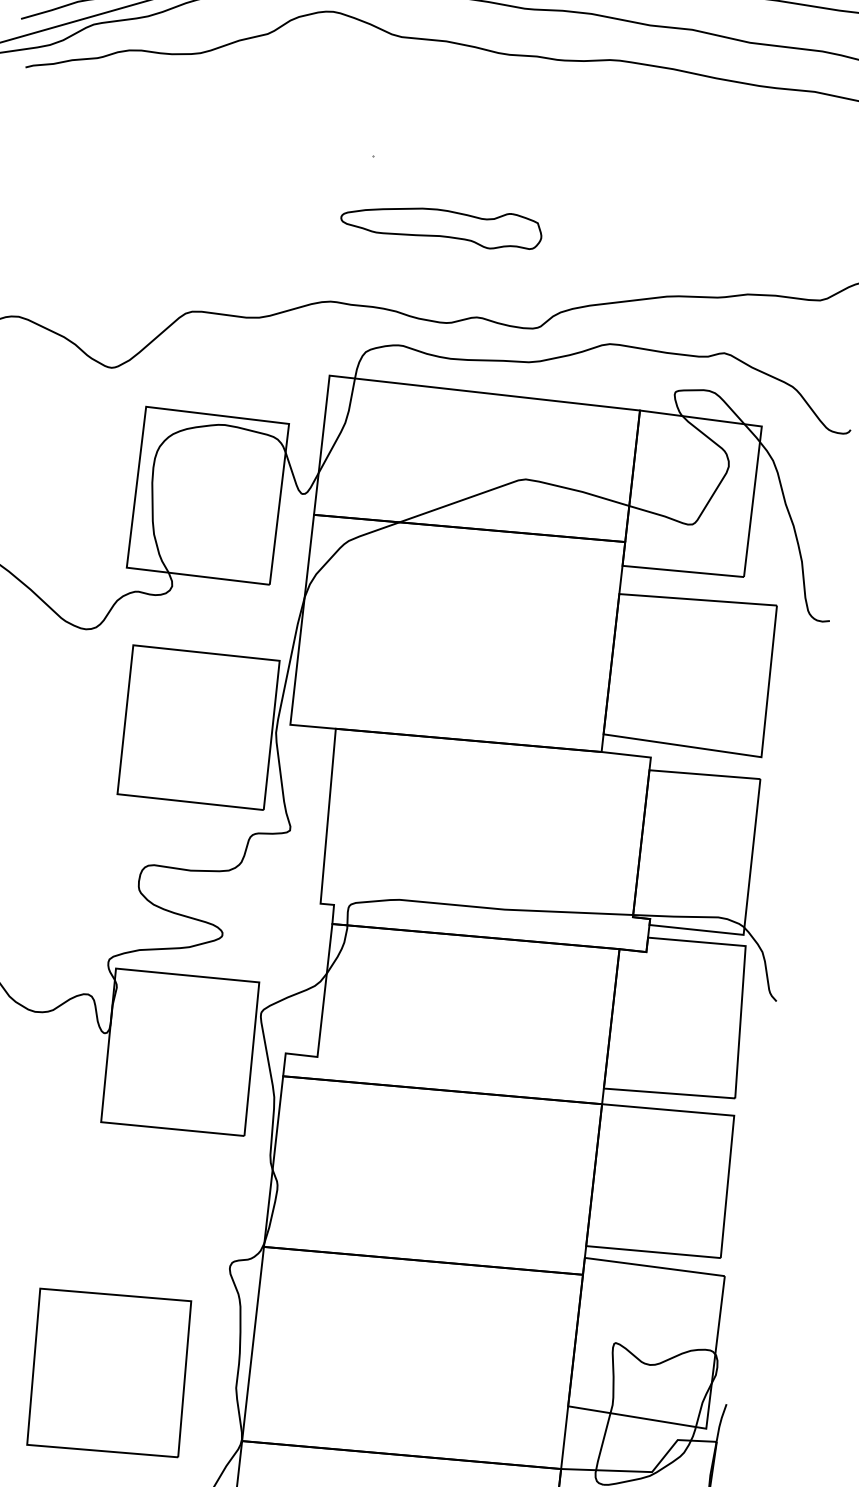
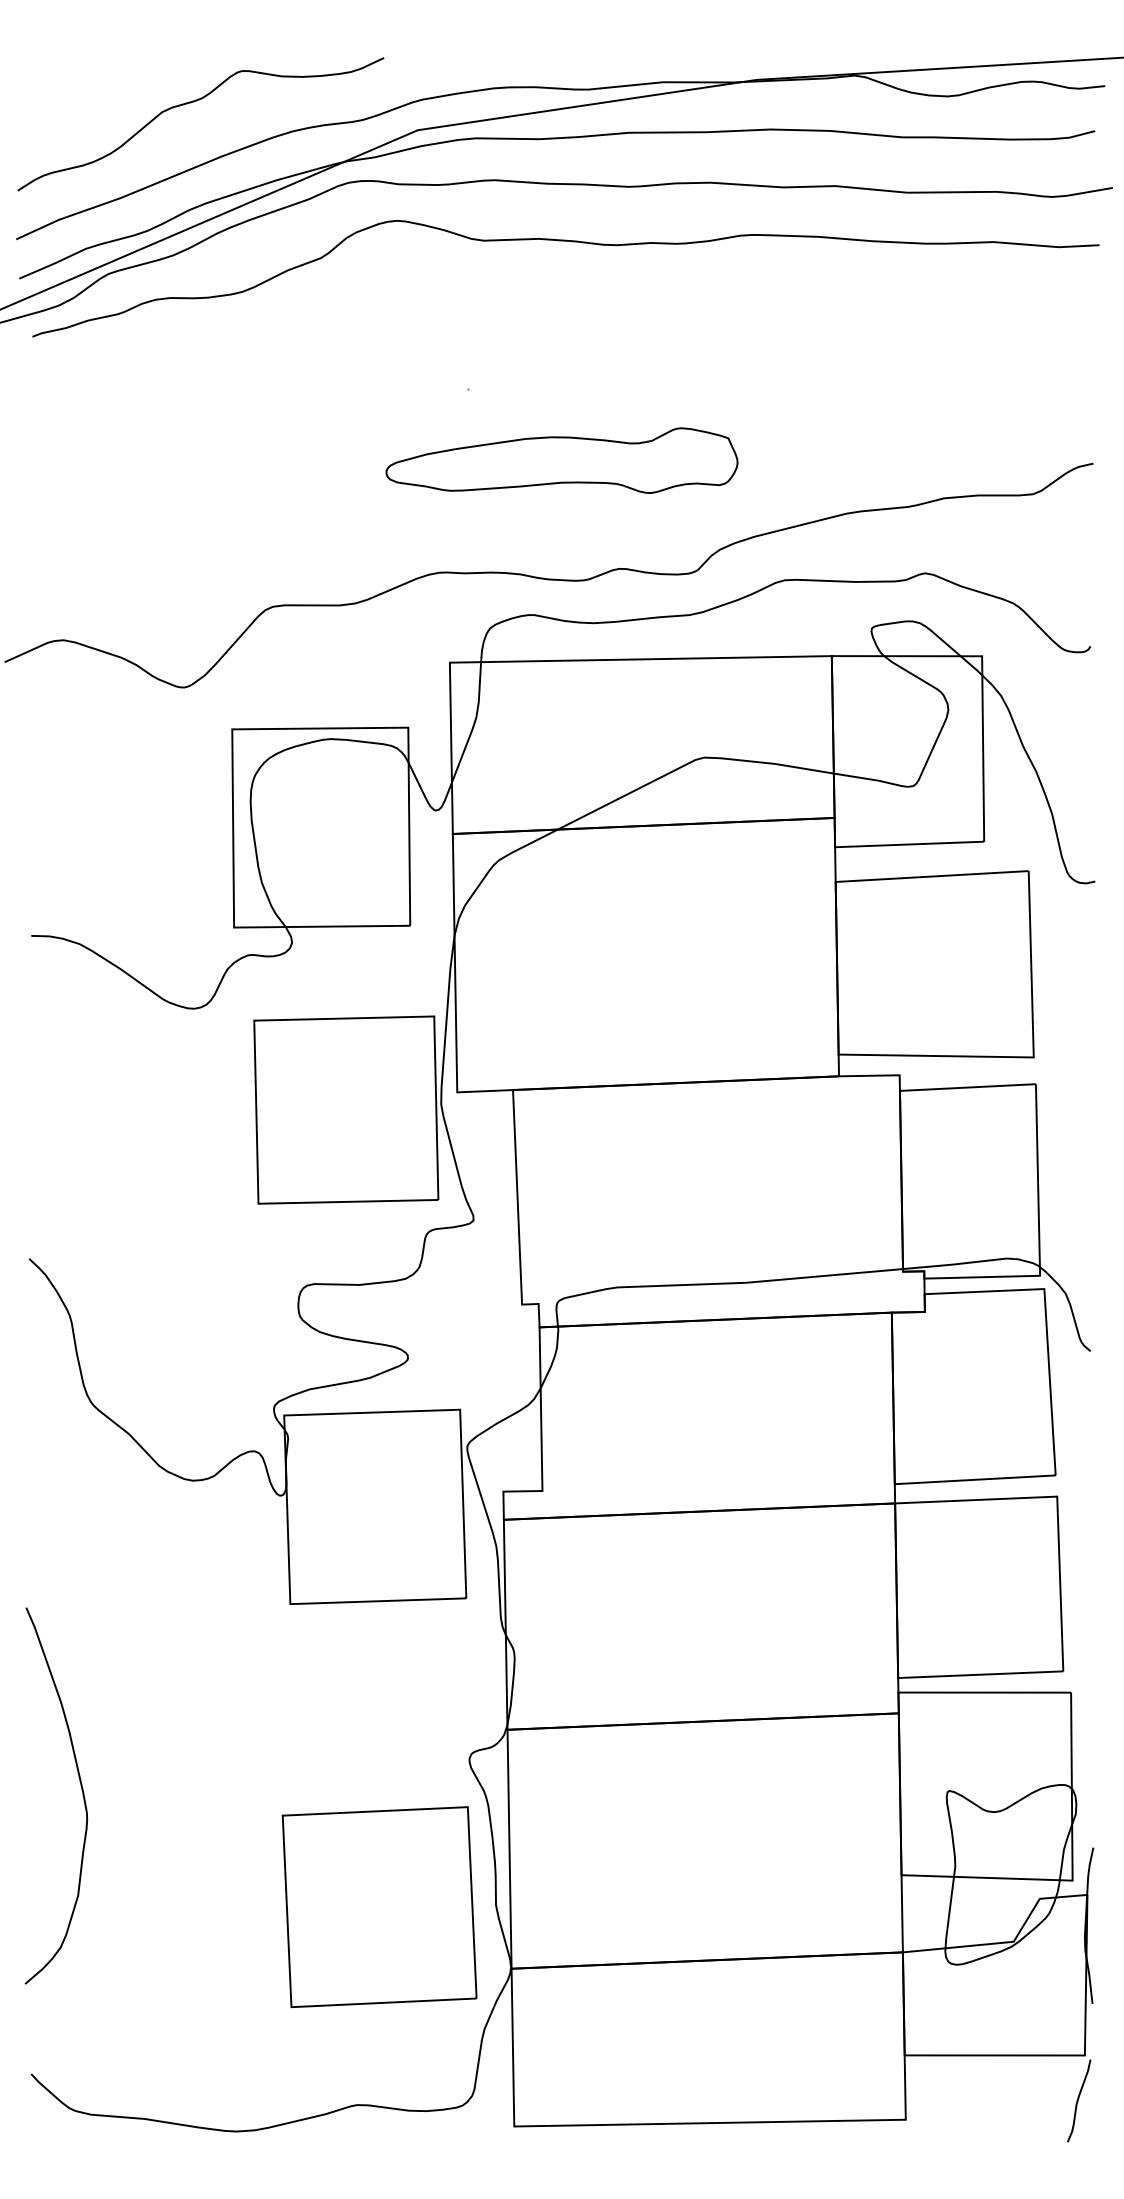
part: (441, 223) -> (561, 460), size x1.43
part: (109, 1373) -> (379, 1907), moved

